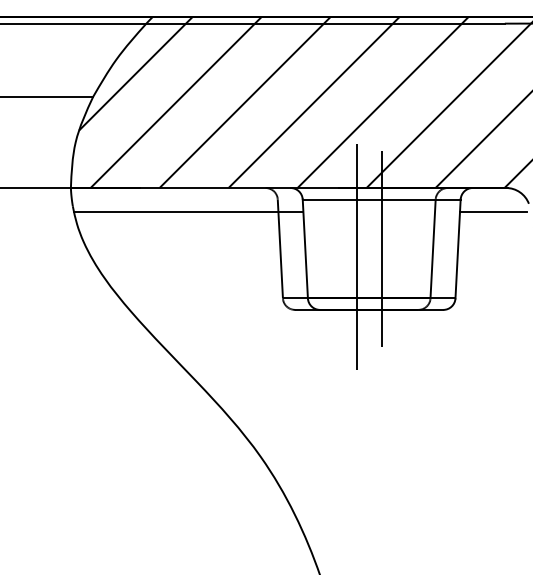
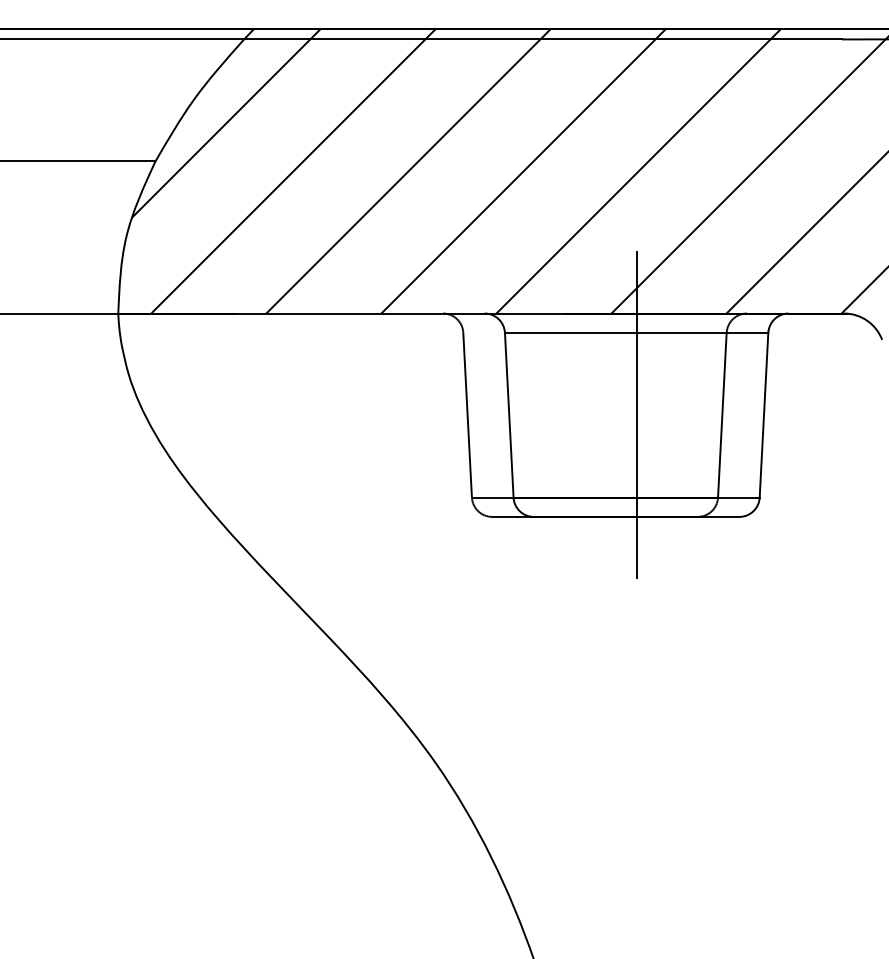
line: (188, 211) -> (314, 352), removed
line: (493, 211) -> (823, 352), removed
line: (356, 256) -> (594, 427), removed

